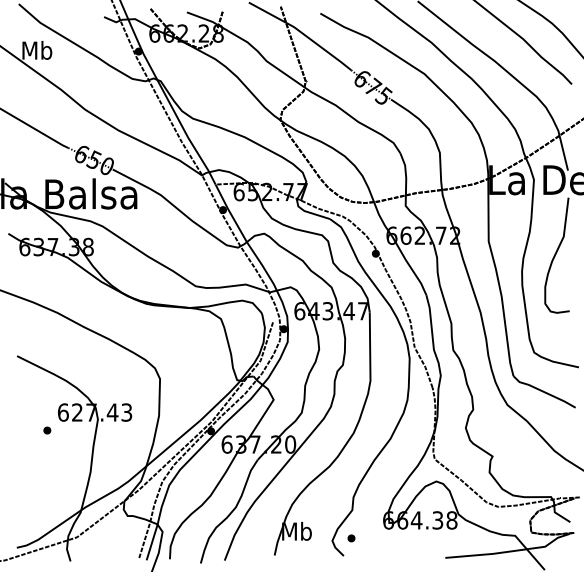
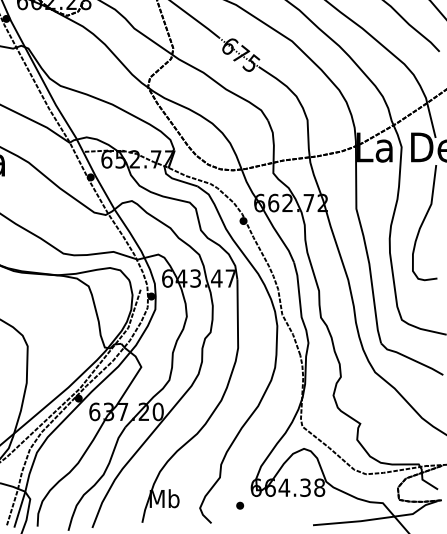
part: (351, 538) -> (240, 505), moved

